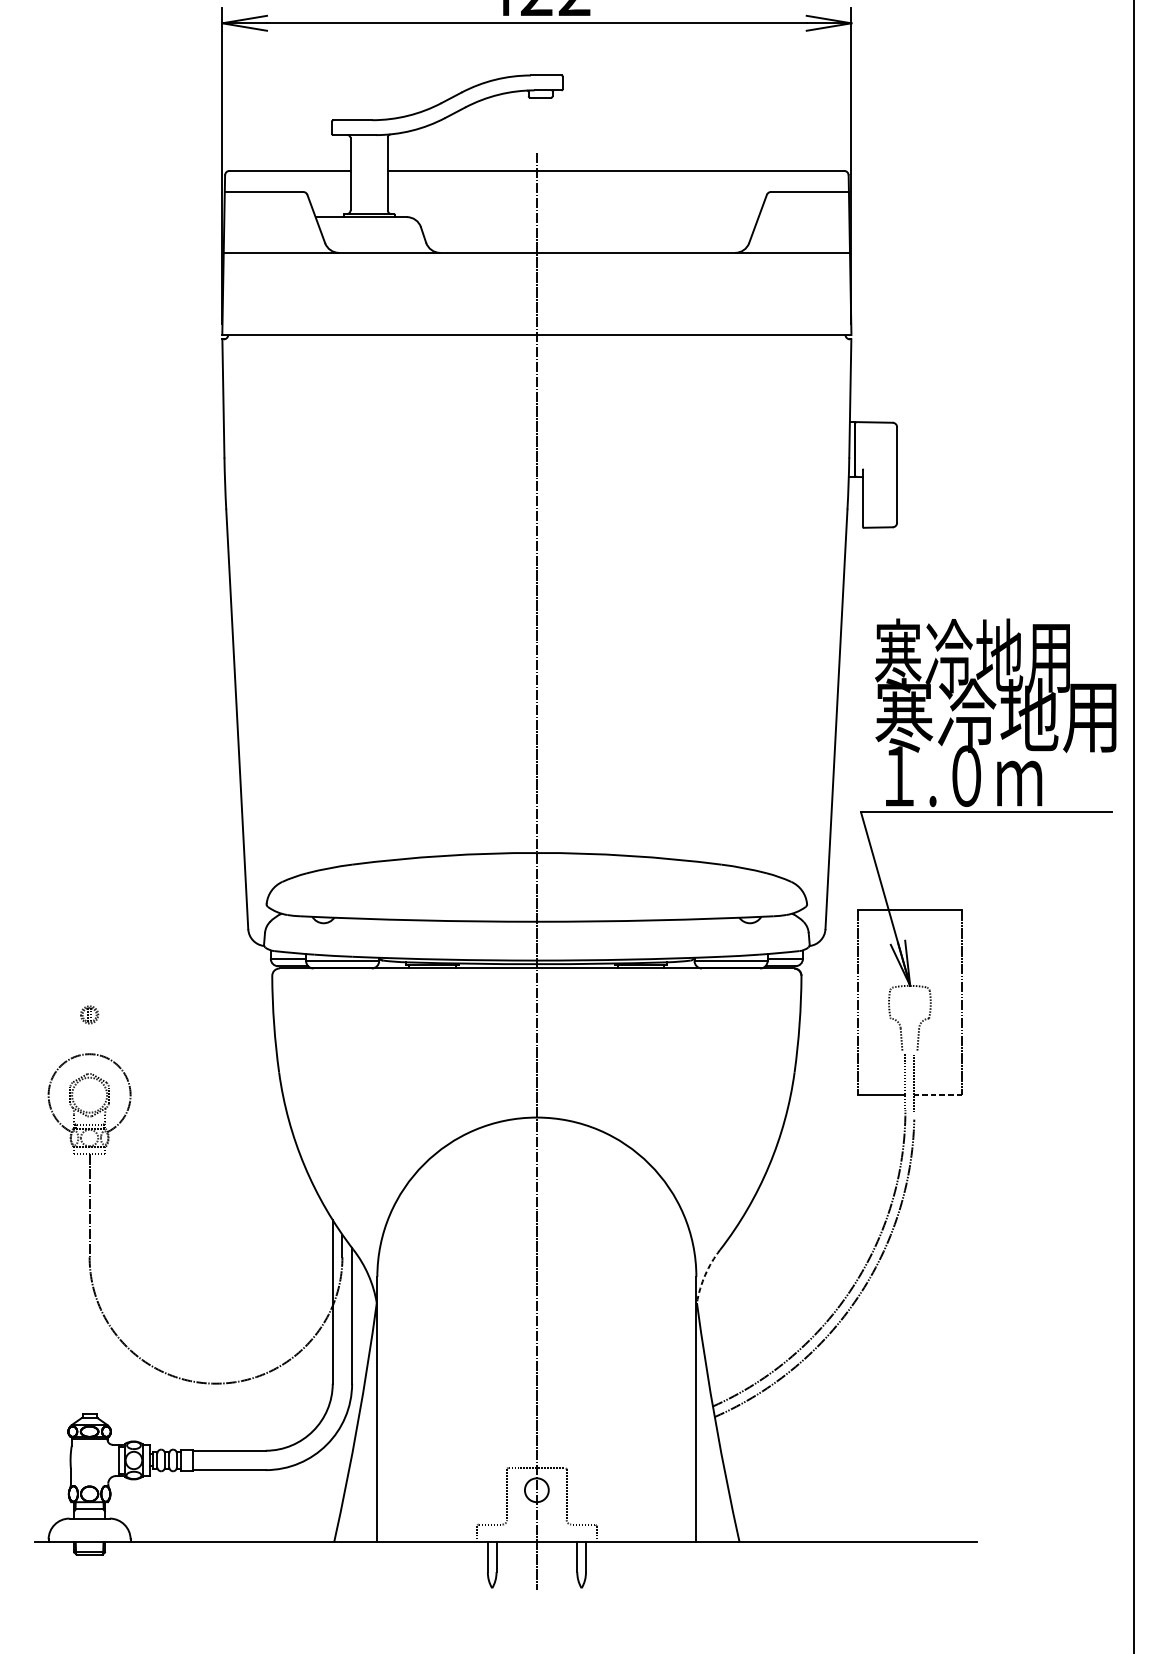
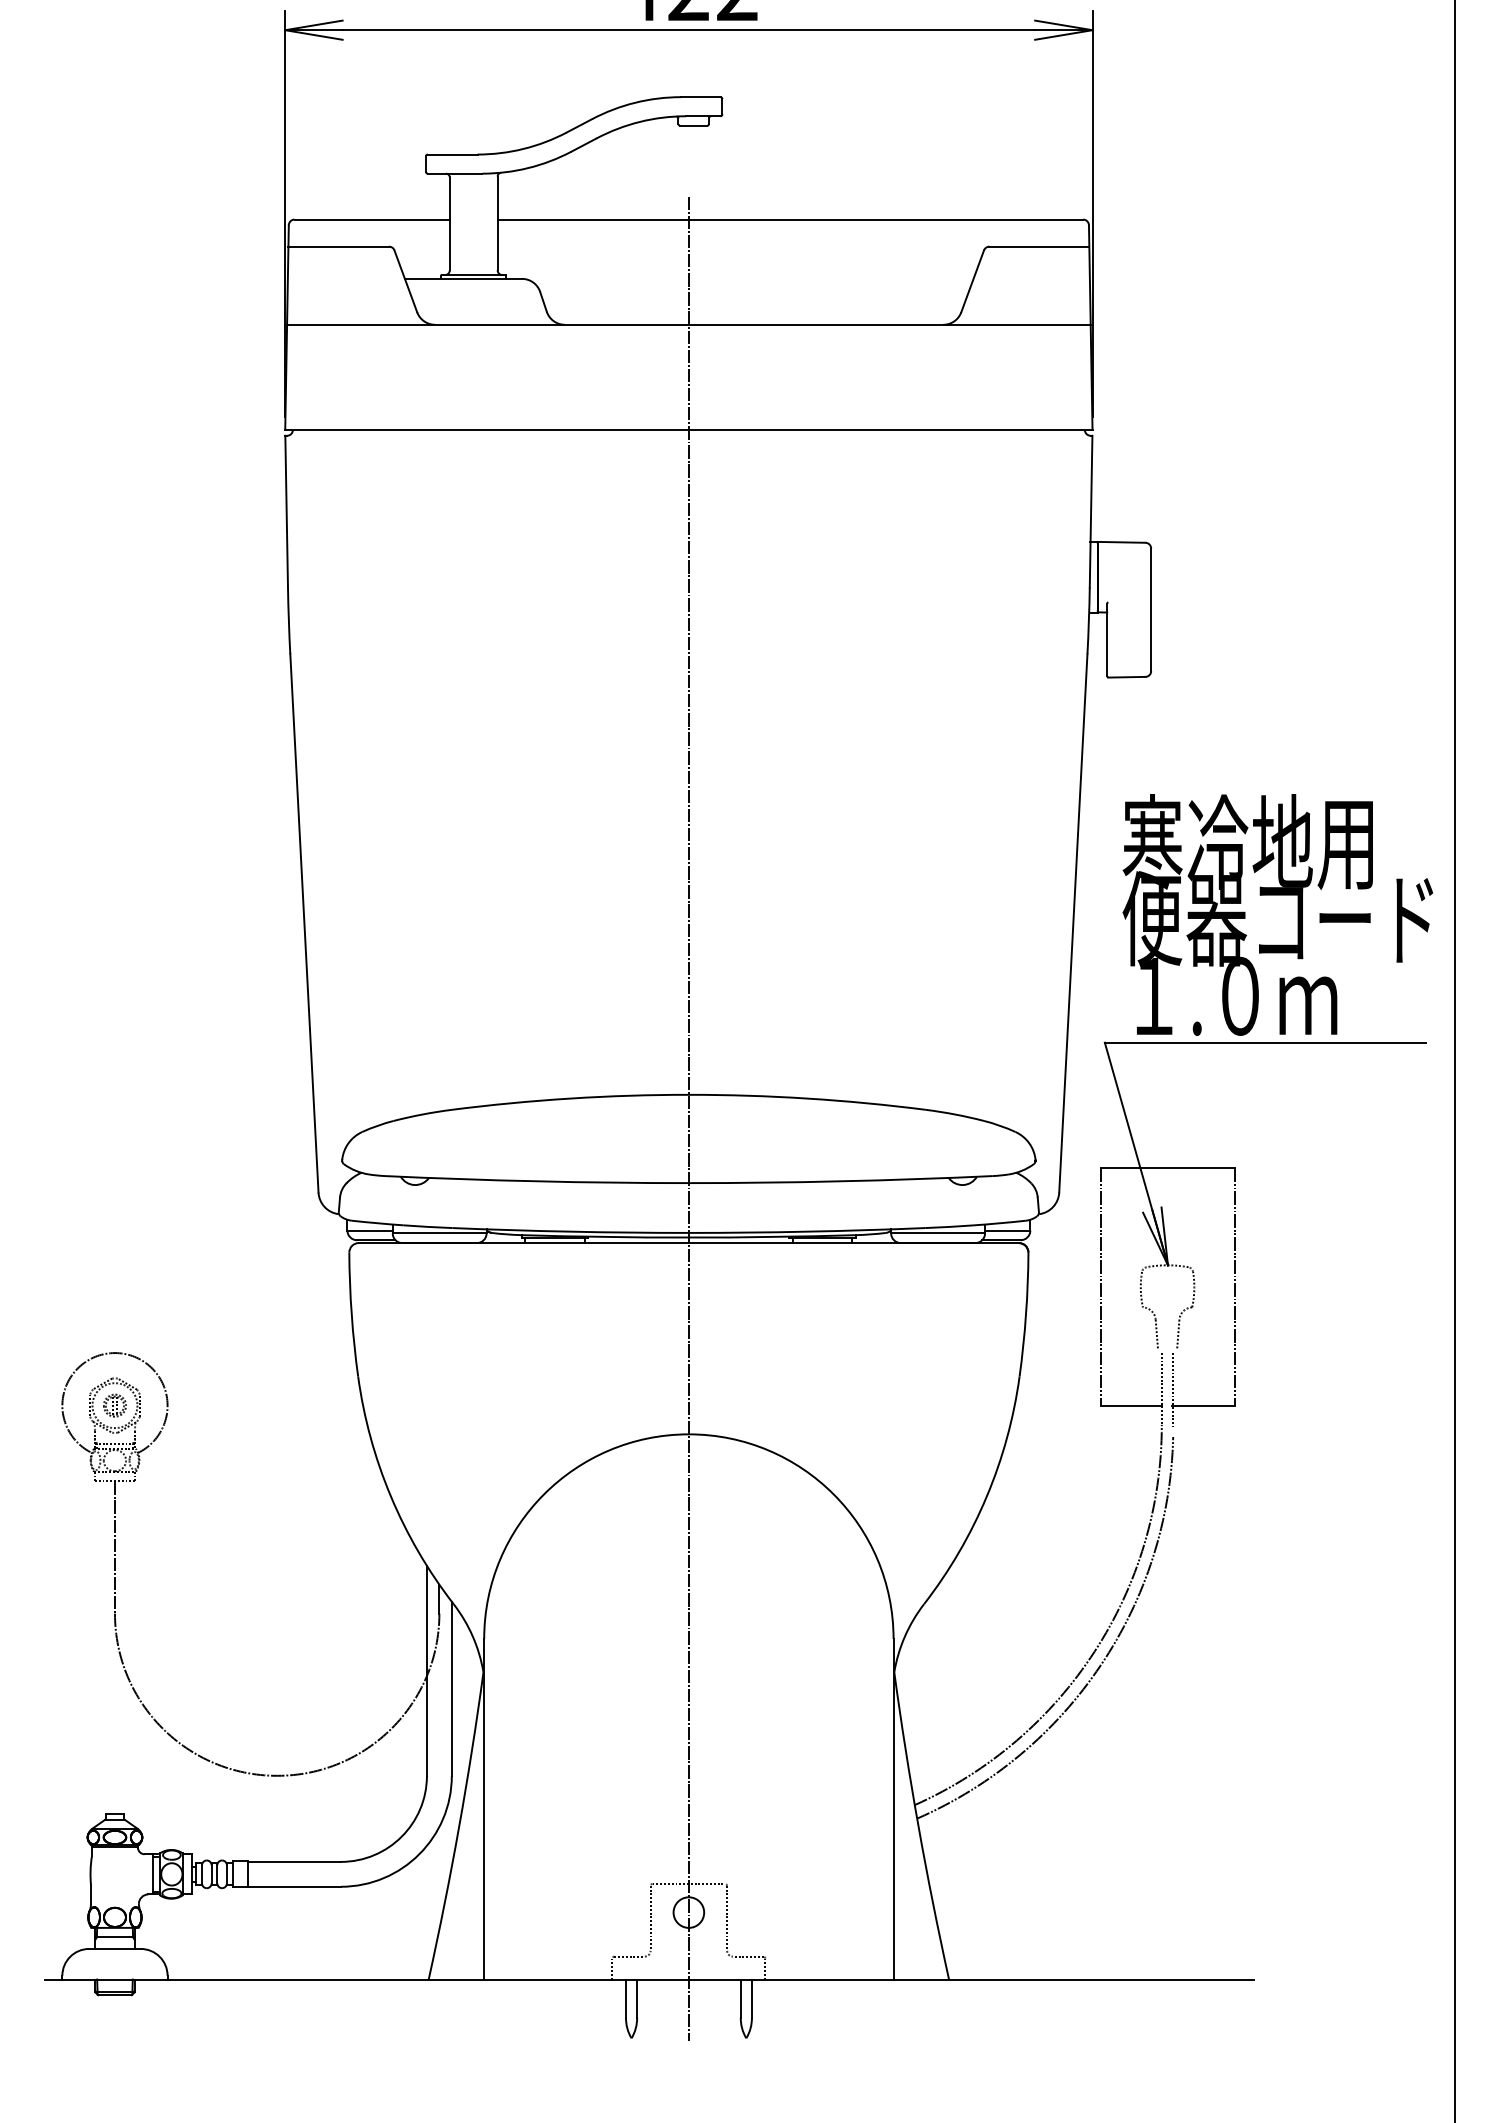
text: (995, 715) -> (1277, 918), 寒冷地用 -> 便器コード
part: (89, 1014) -> (114, 1405), moved
line: (937, 1095) -> (1202, 1405), dashed -> solid
arc: (705, 1275) -> (905, 1636), dashed -> solid

